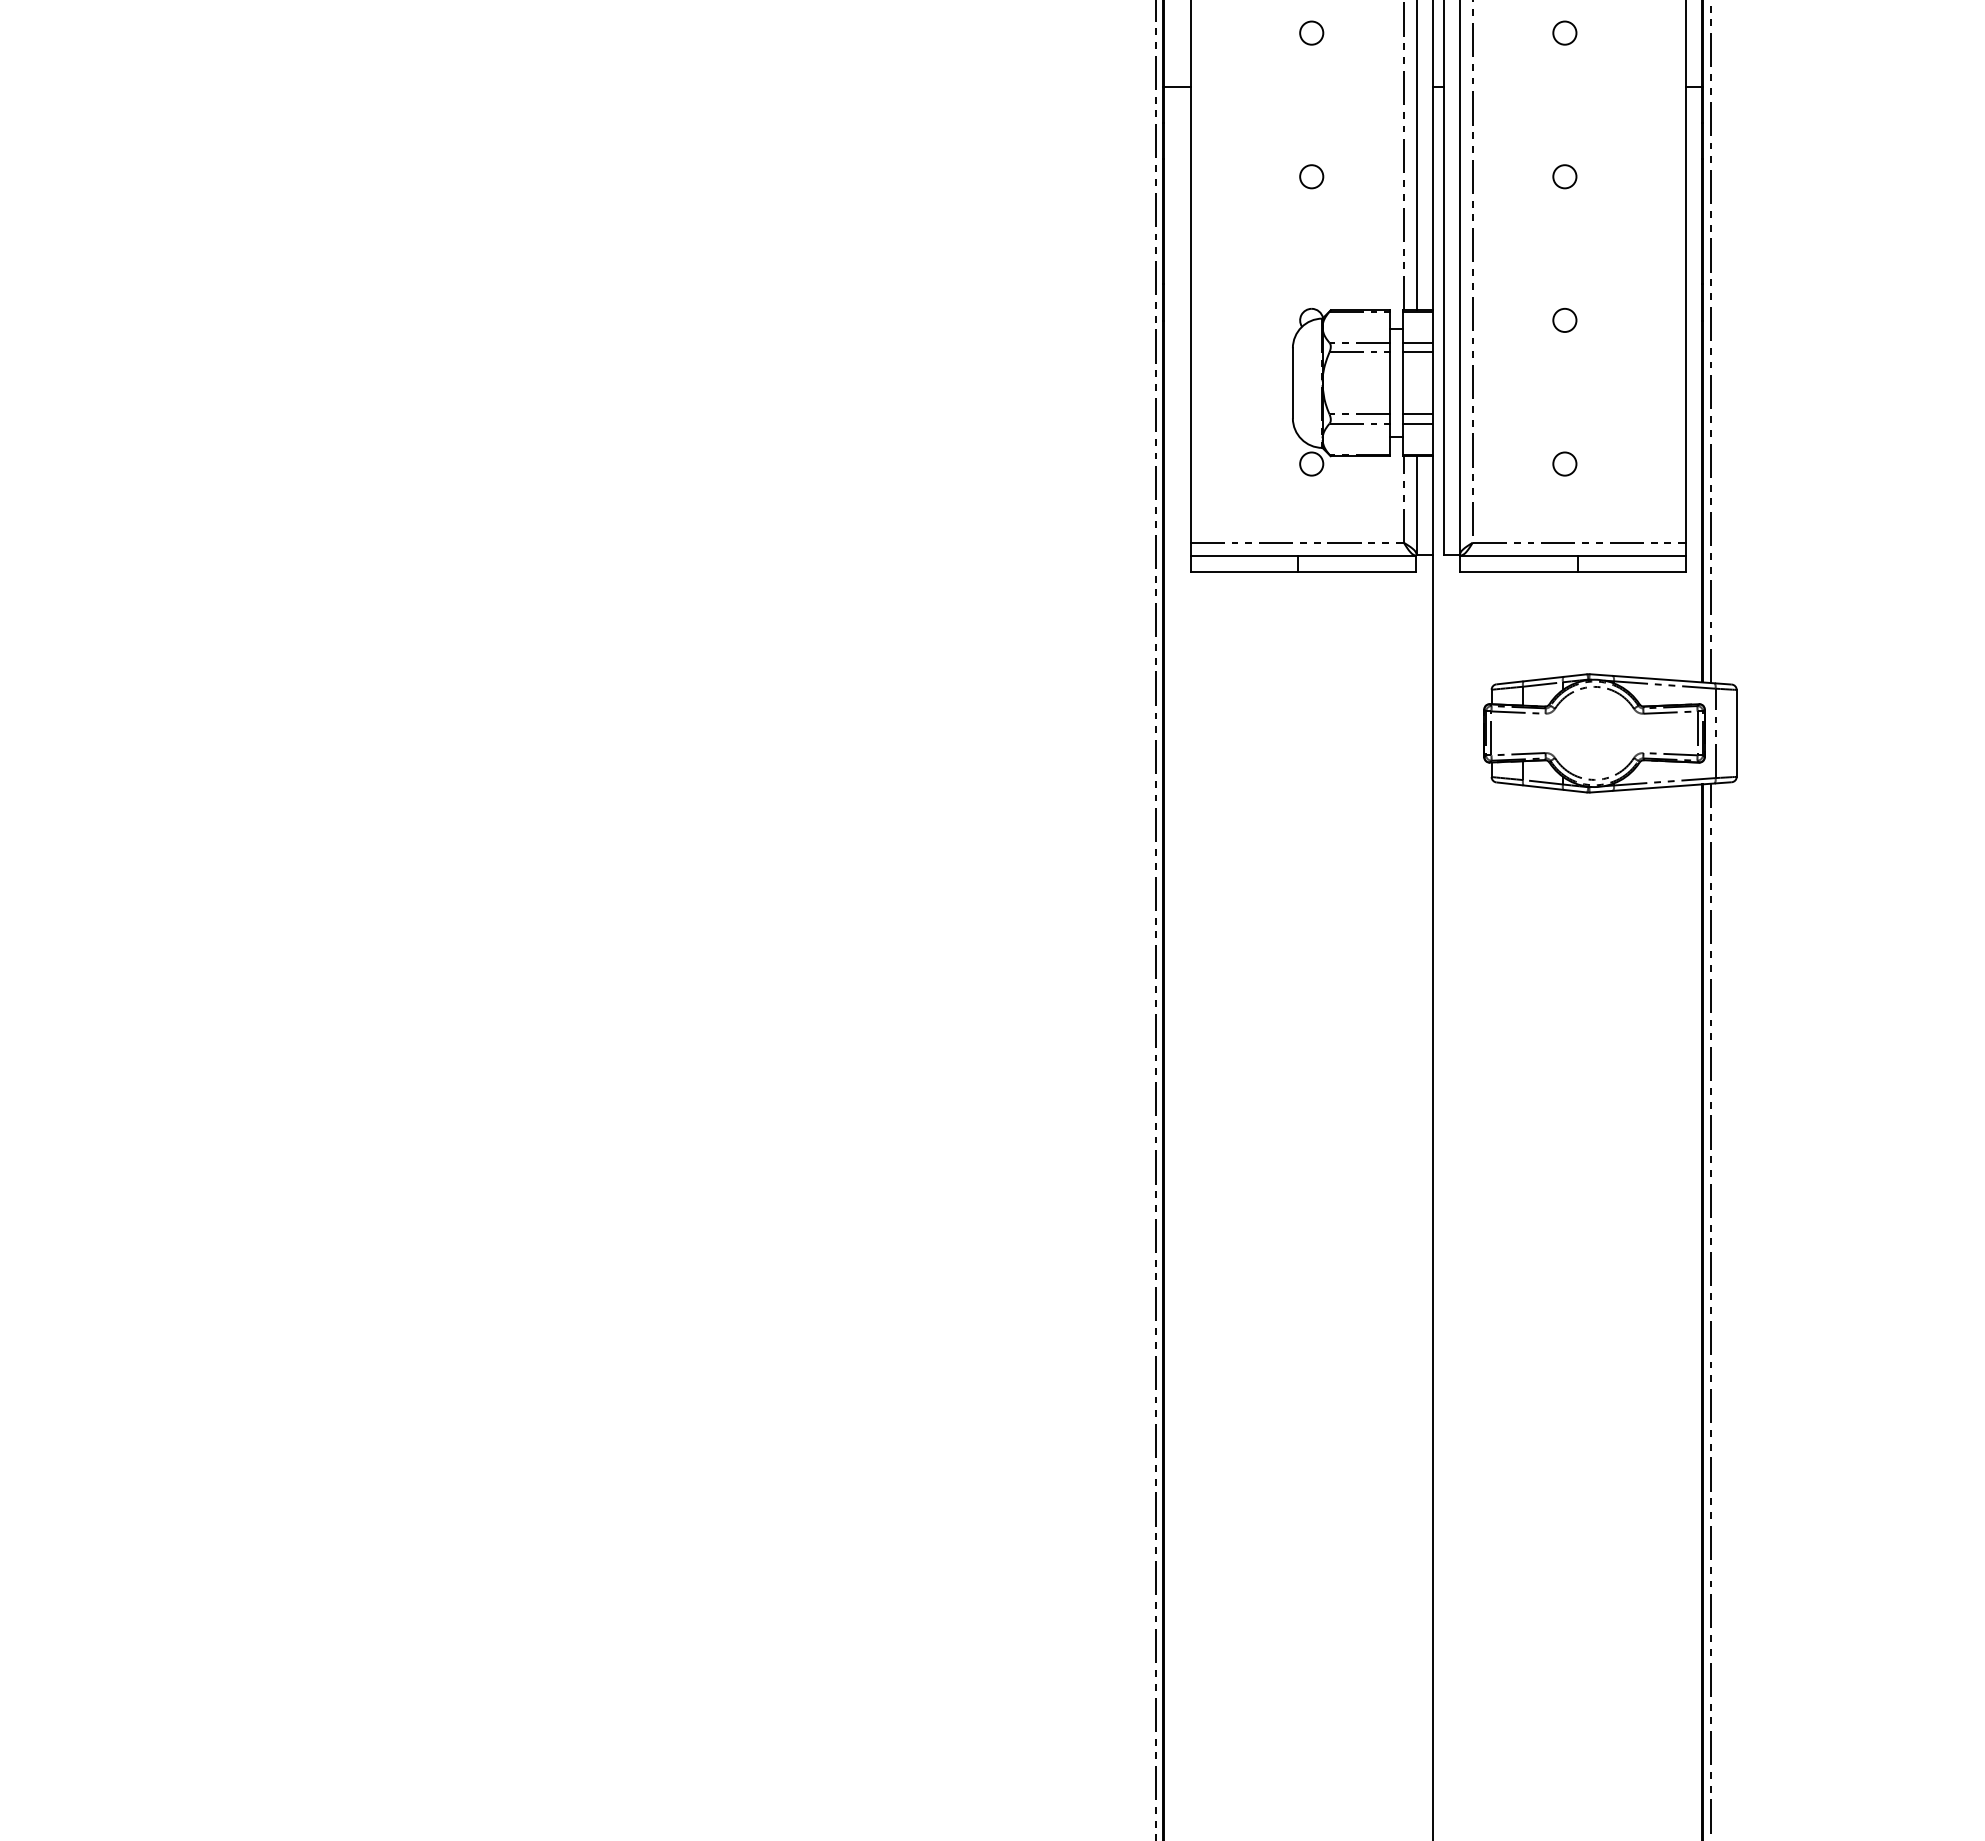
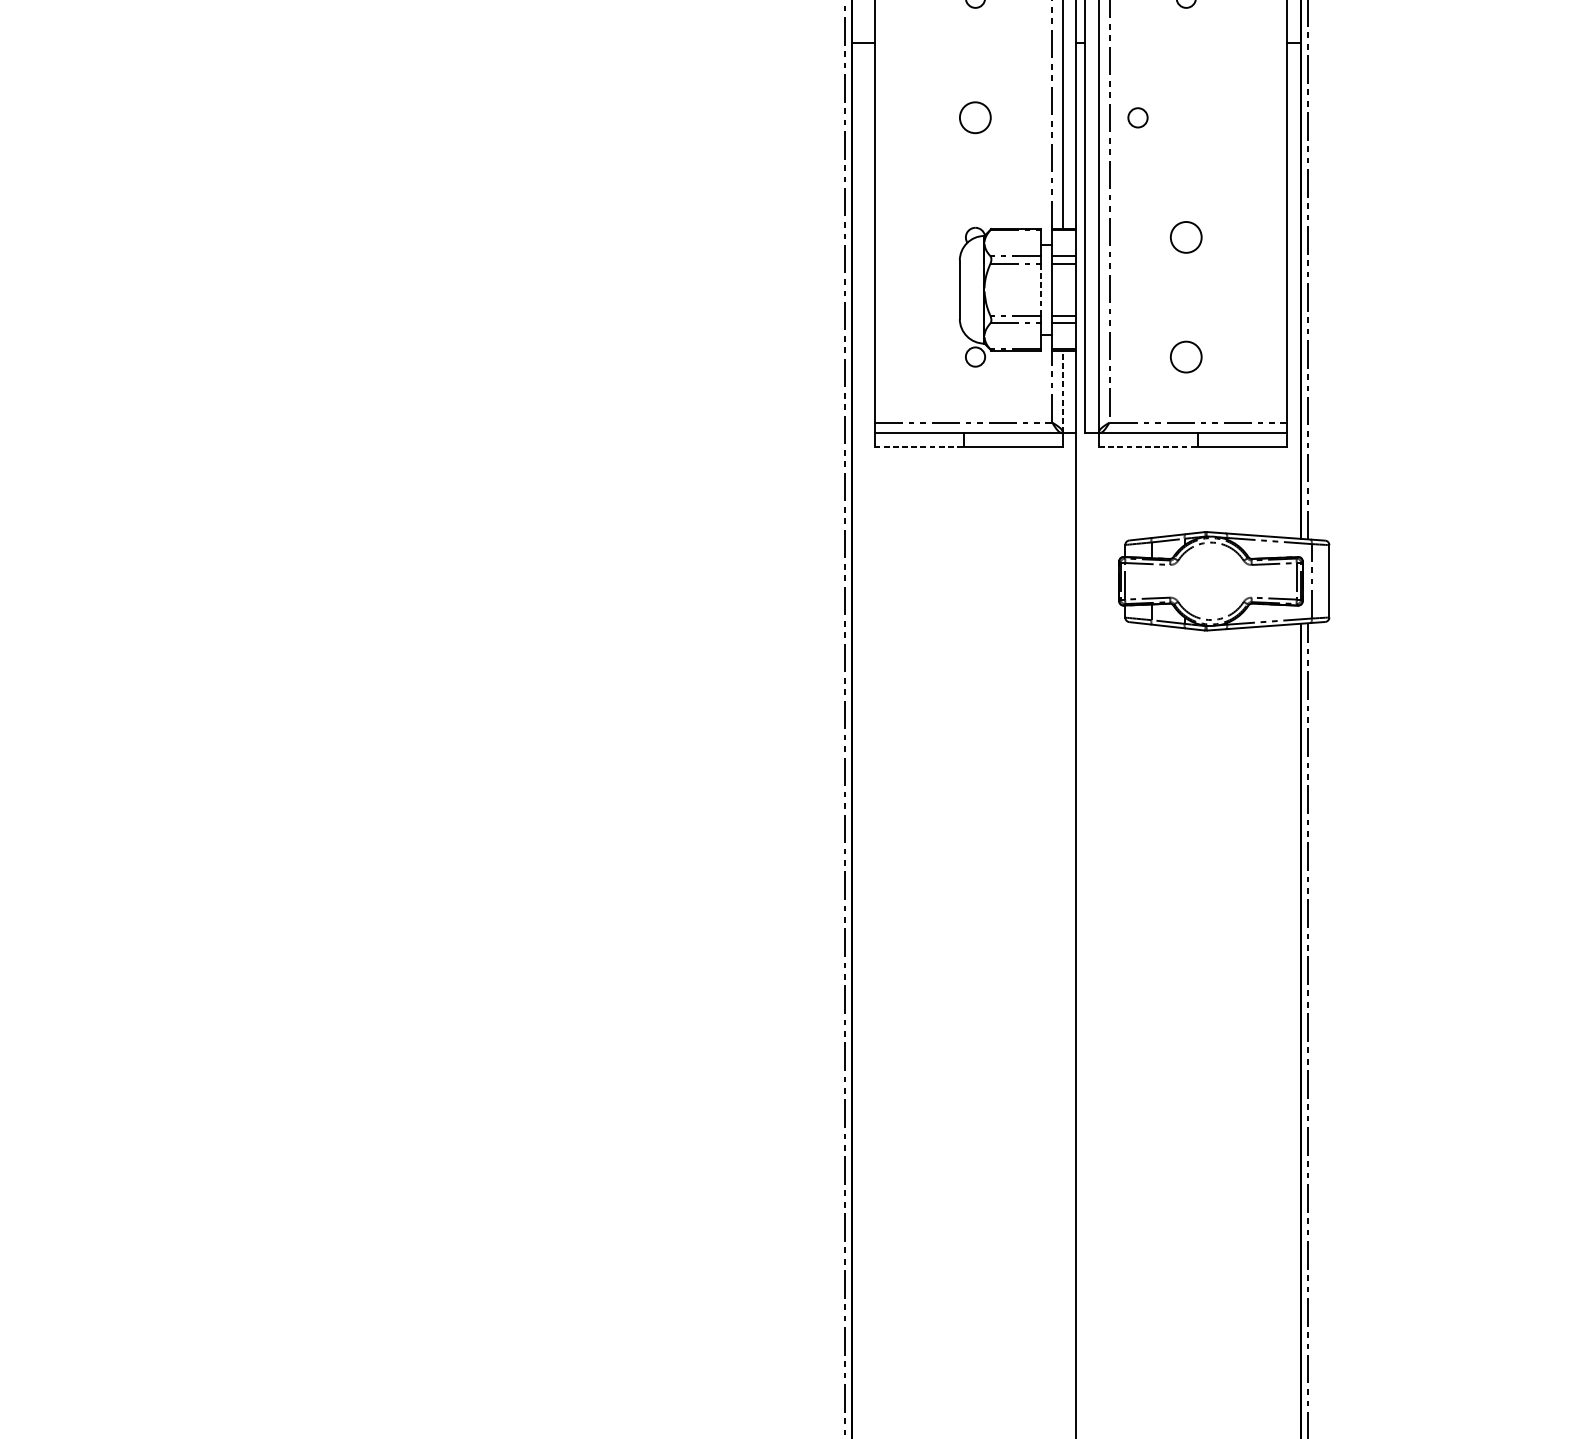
circle: (1311, 176) -> (975, 117), size x1.6
circle: (1564, 176) -> (1137, 117), moved
circle: (1564, 320) -> (1185, 237), size x1.6
line: (1389, 383) -> (1040, 289), solid -> dashed
circle: (1564, 463) -> (1185, 356), size x1.6
line: (1416, 505) -> (1062, 391), solid -> dashed
line: (1244, 571) -> (919, 446), solid -> dashed
line: (1519, 571) -> (1148, 446), solid -> dashed

